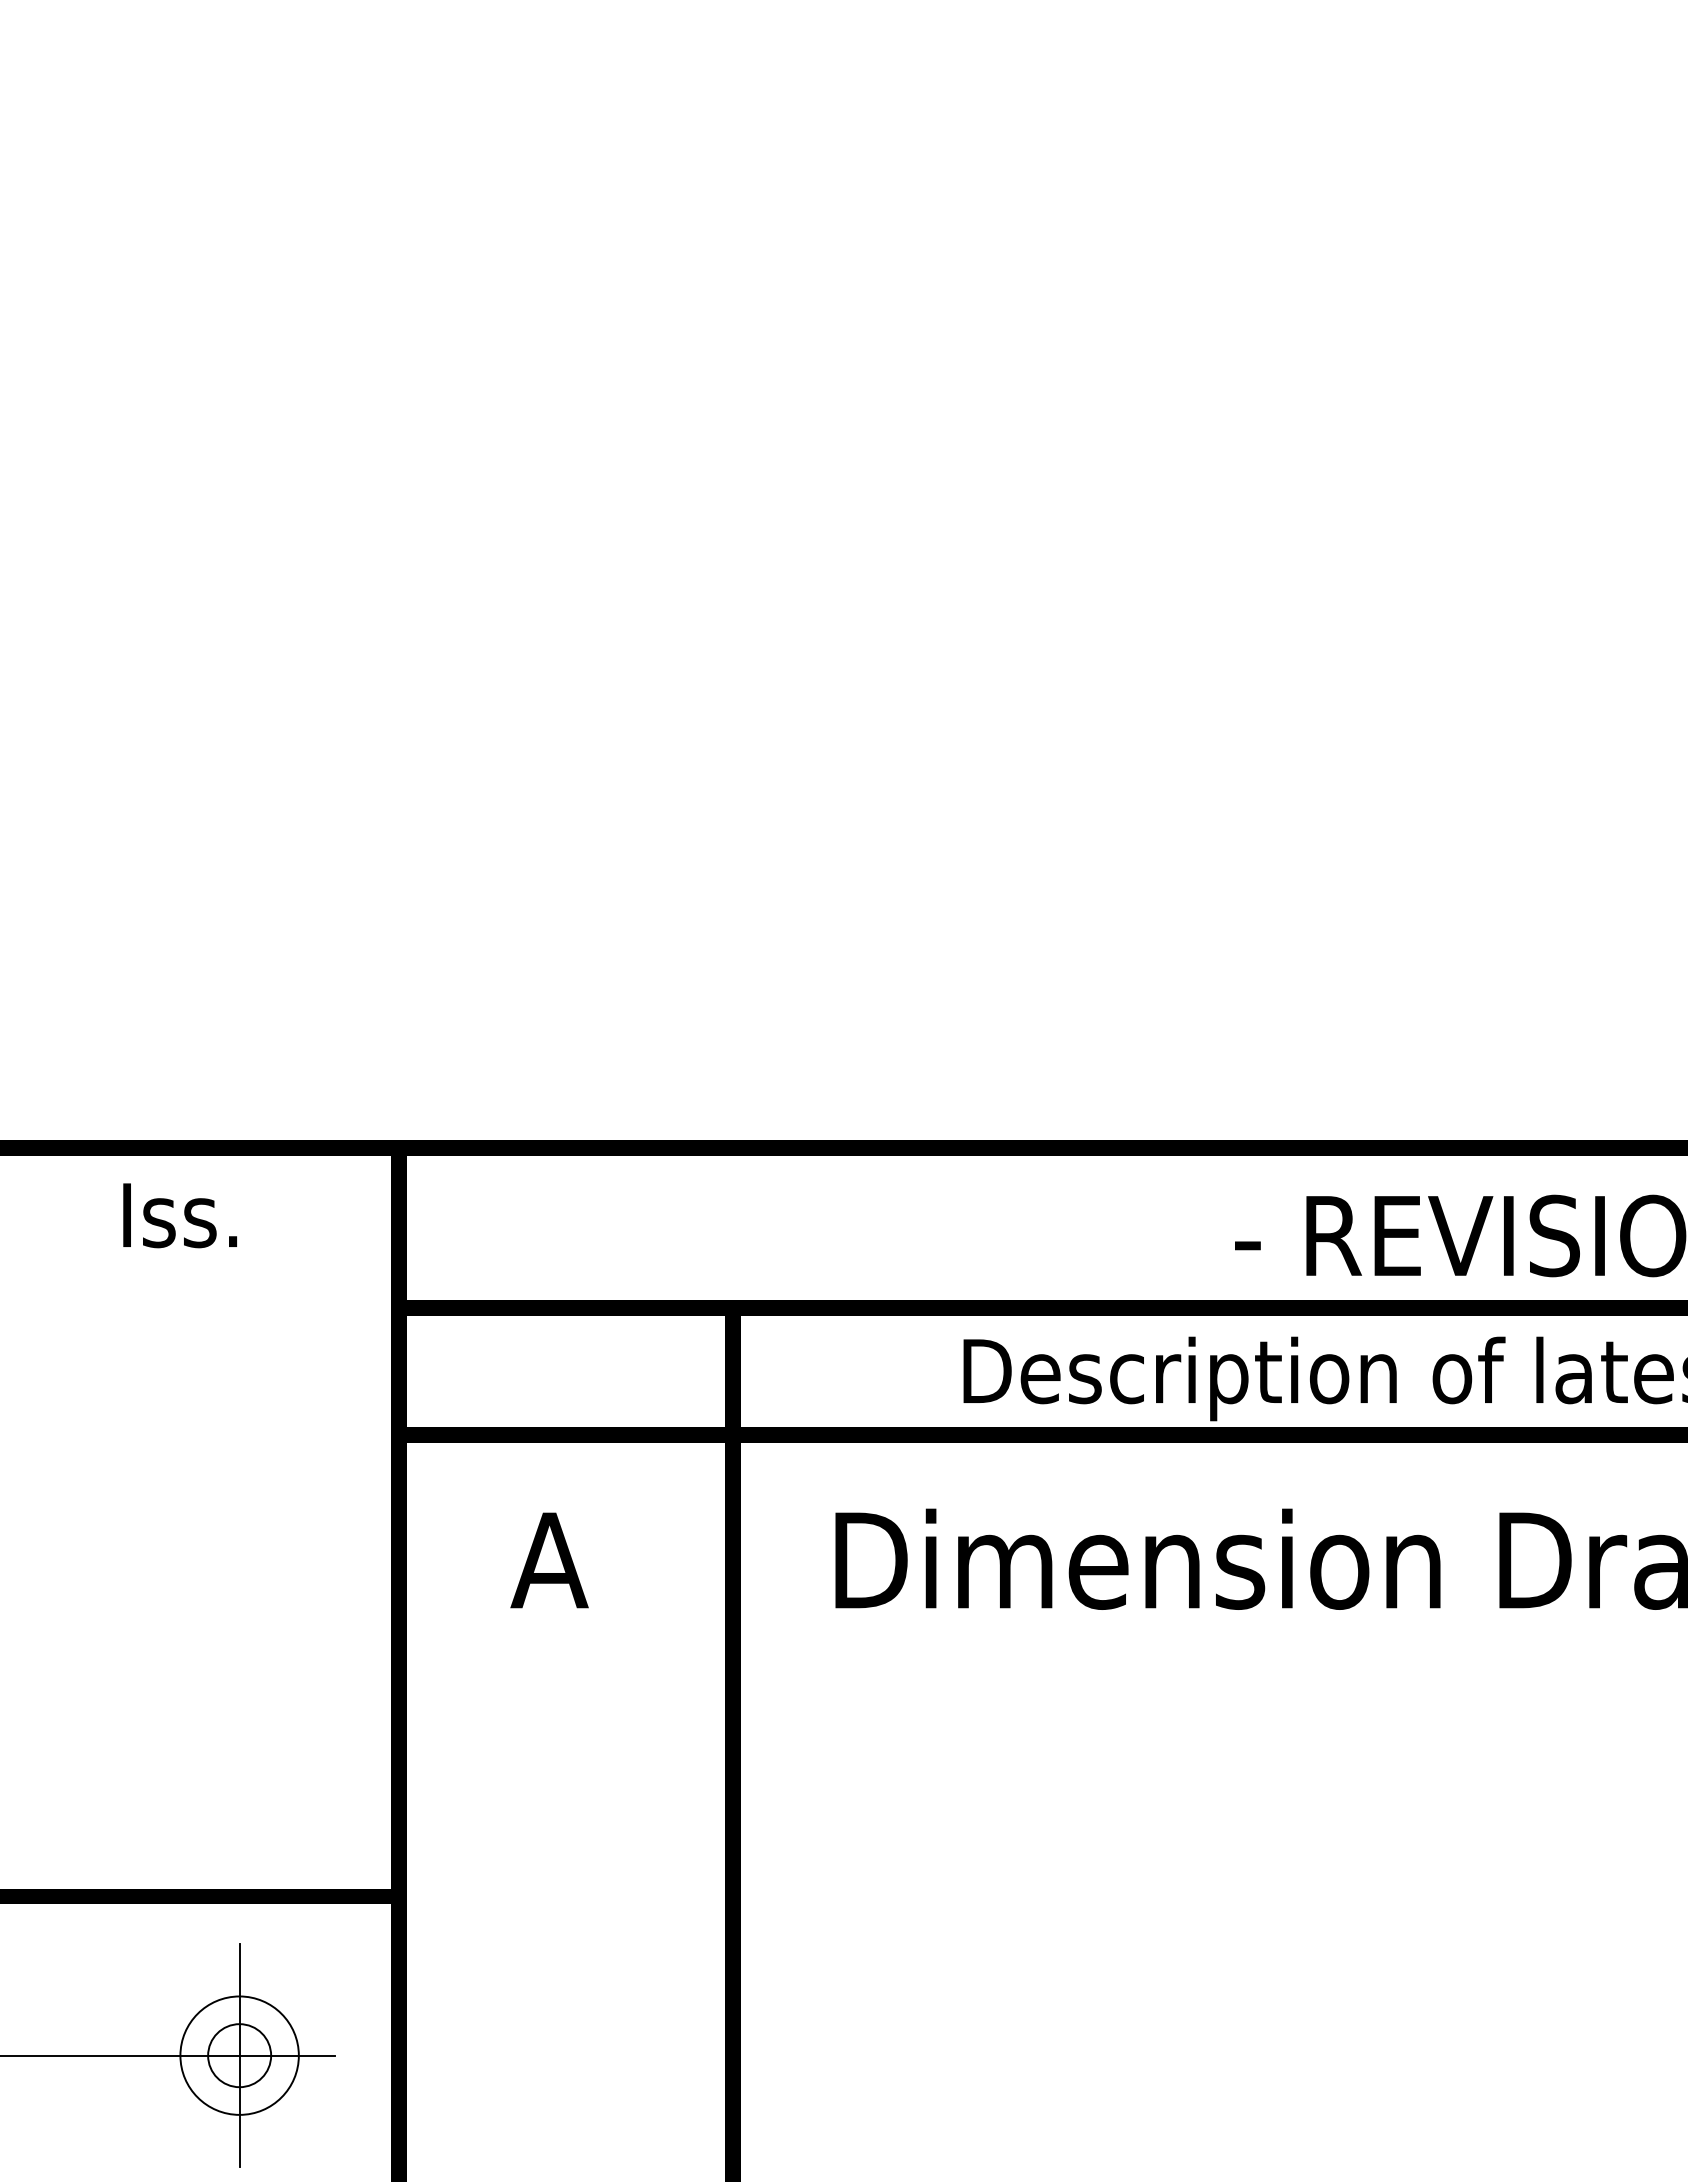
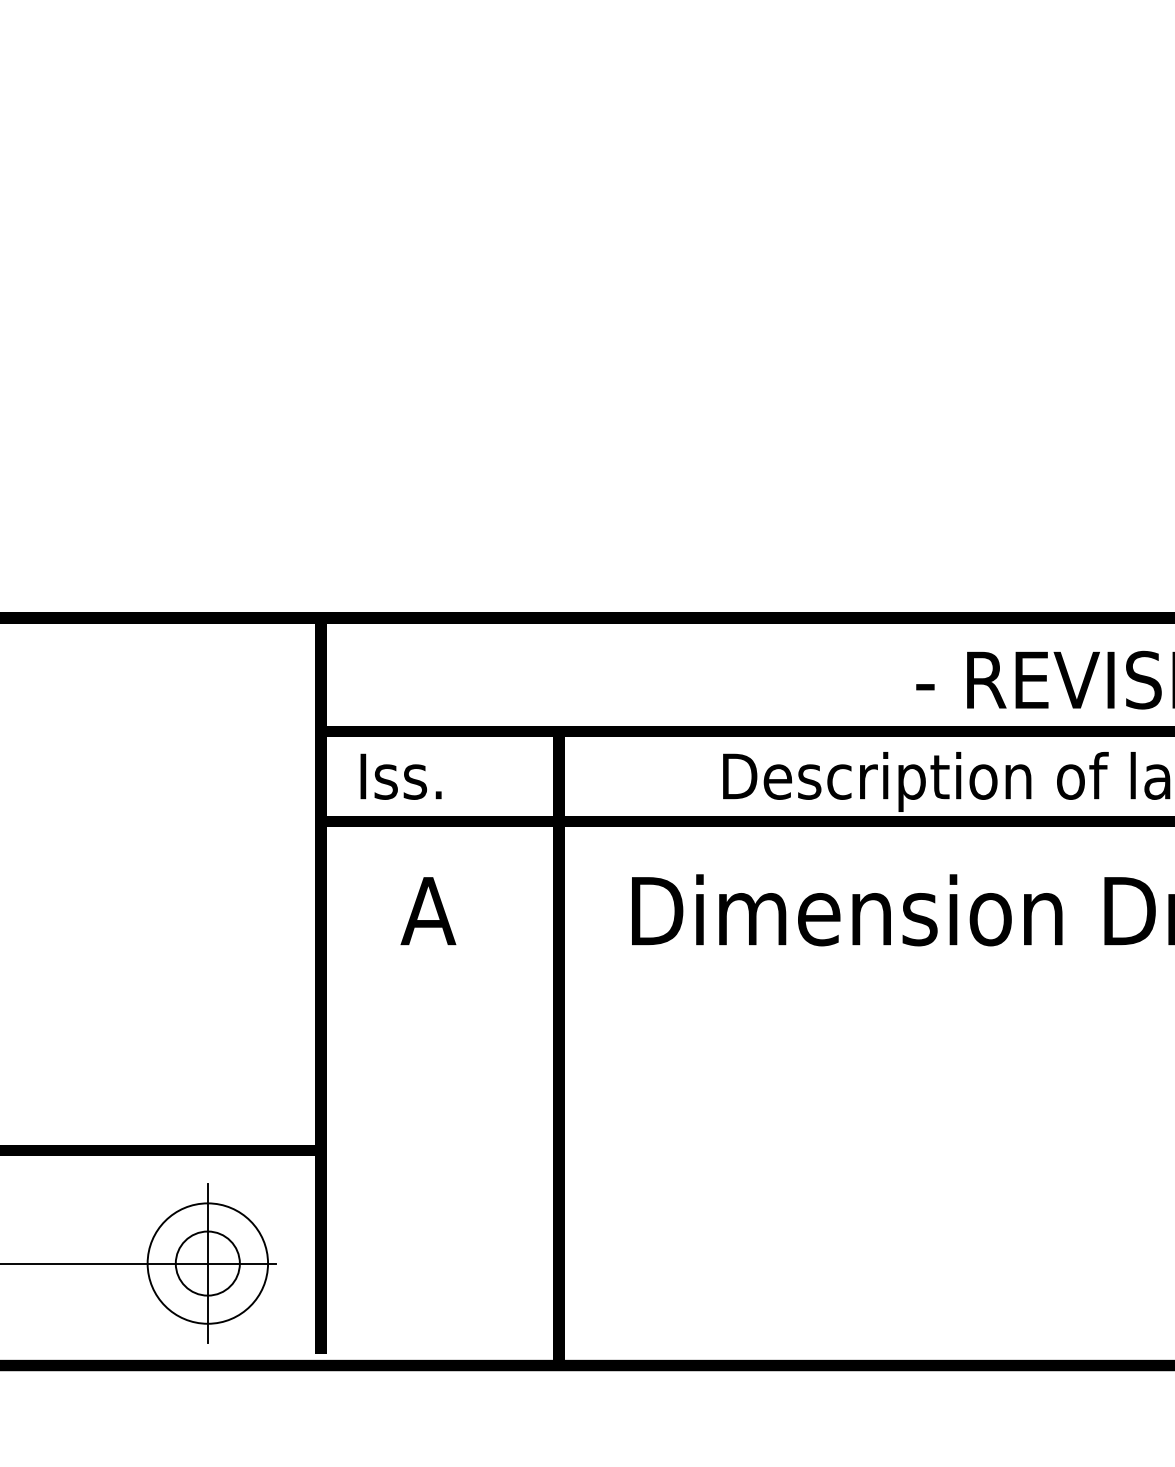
text: (179, 1215) -> (400, 776), moved
circle: (239, 2055) -> (207, 1263), size x1.43
circle: (239, 2055) -> (207, 1263), size x1.43

